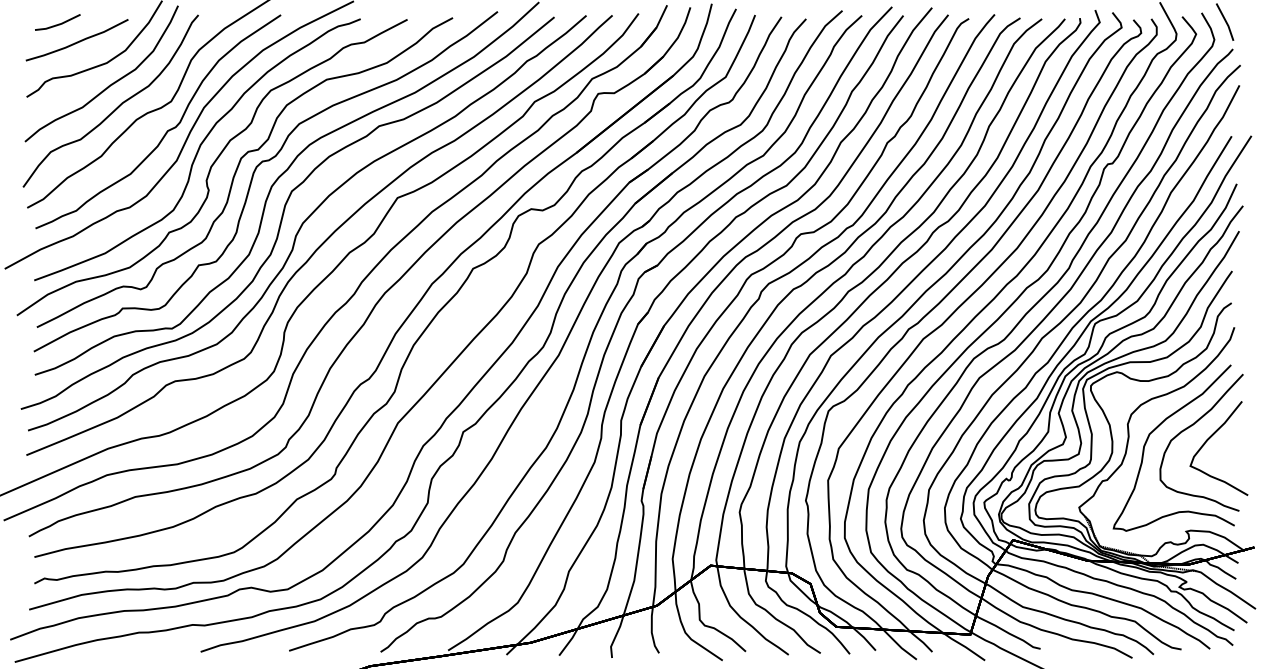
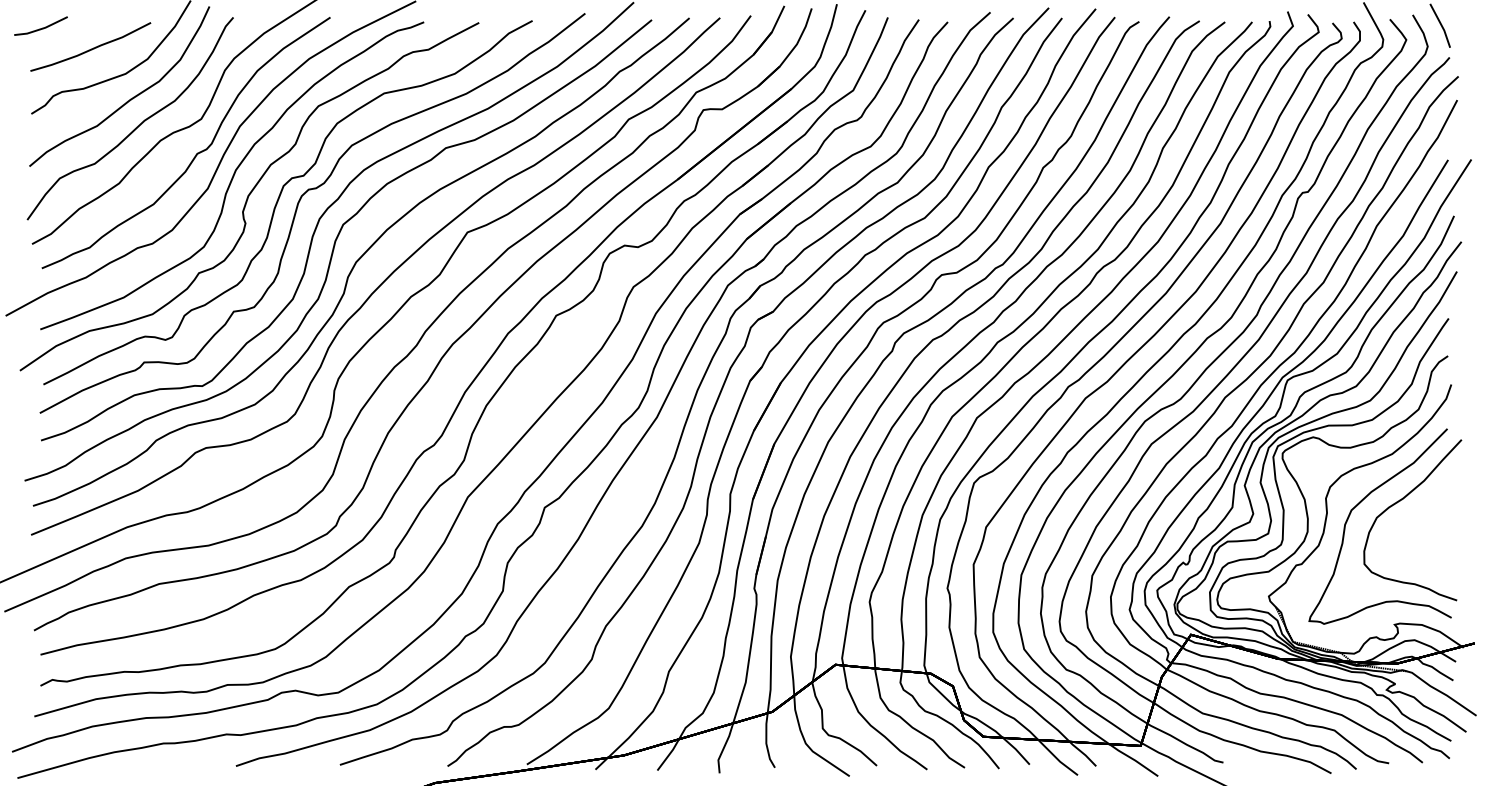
part: (57, 21) -> (40, 25), moved
curve: (1209, 438) -> (1422, 515), removed

